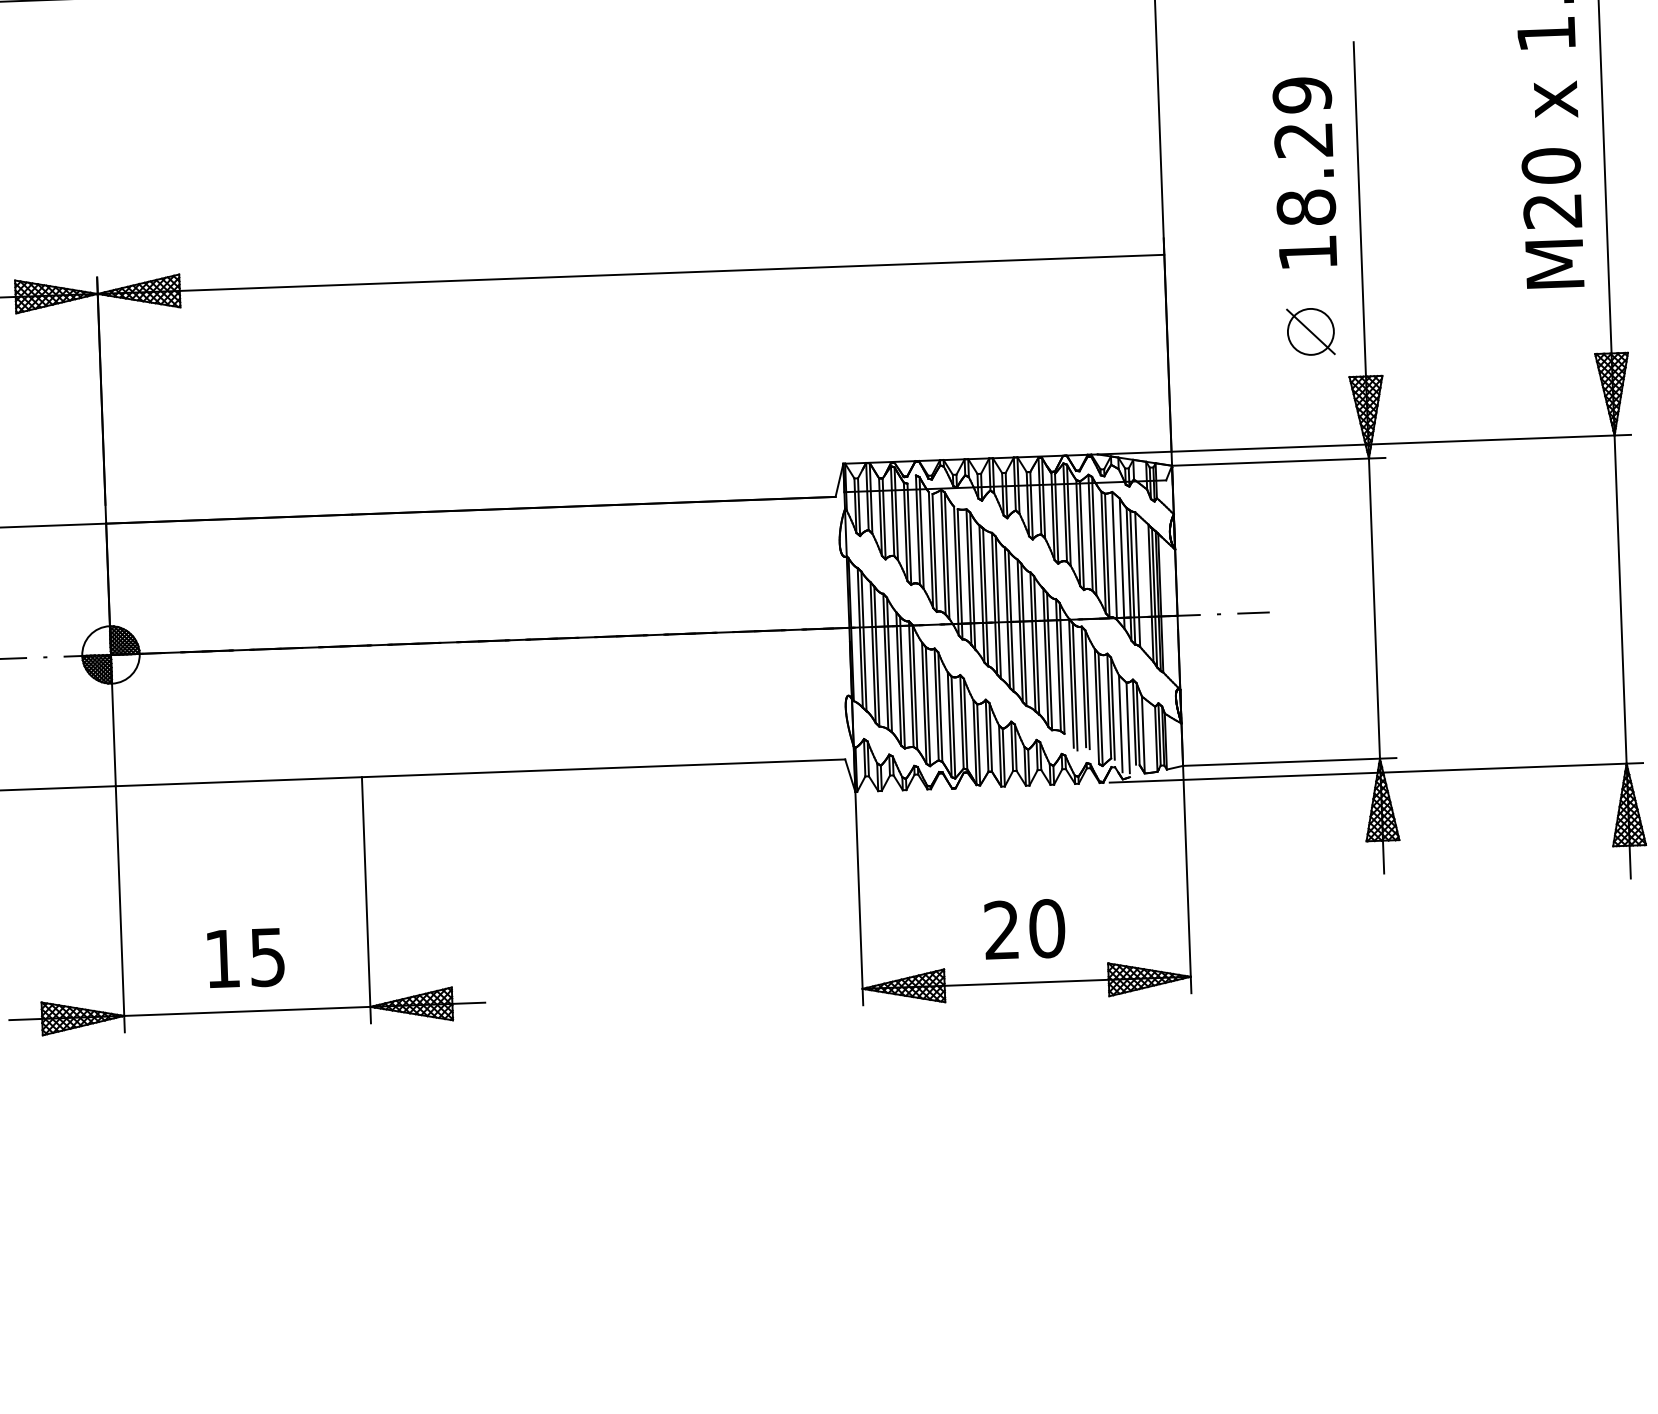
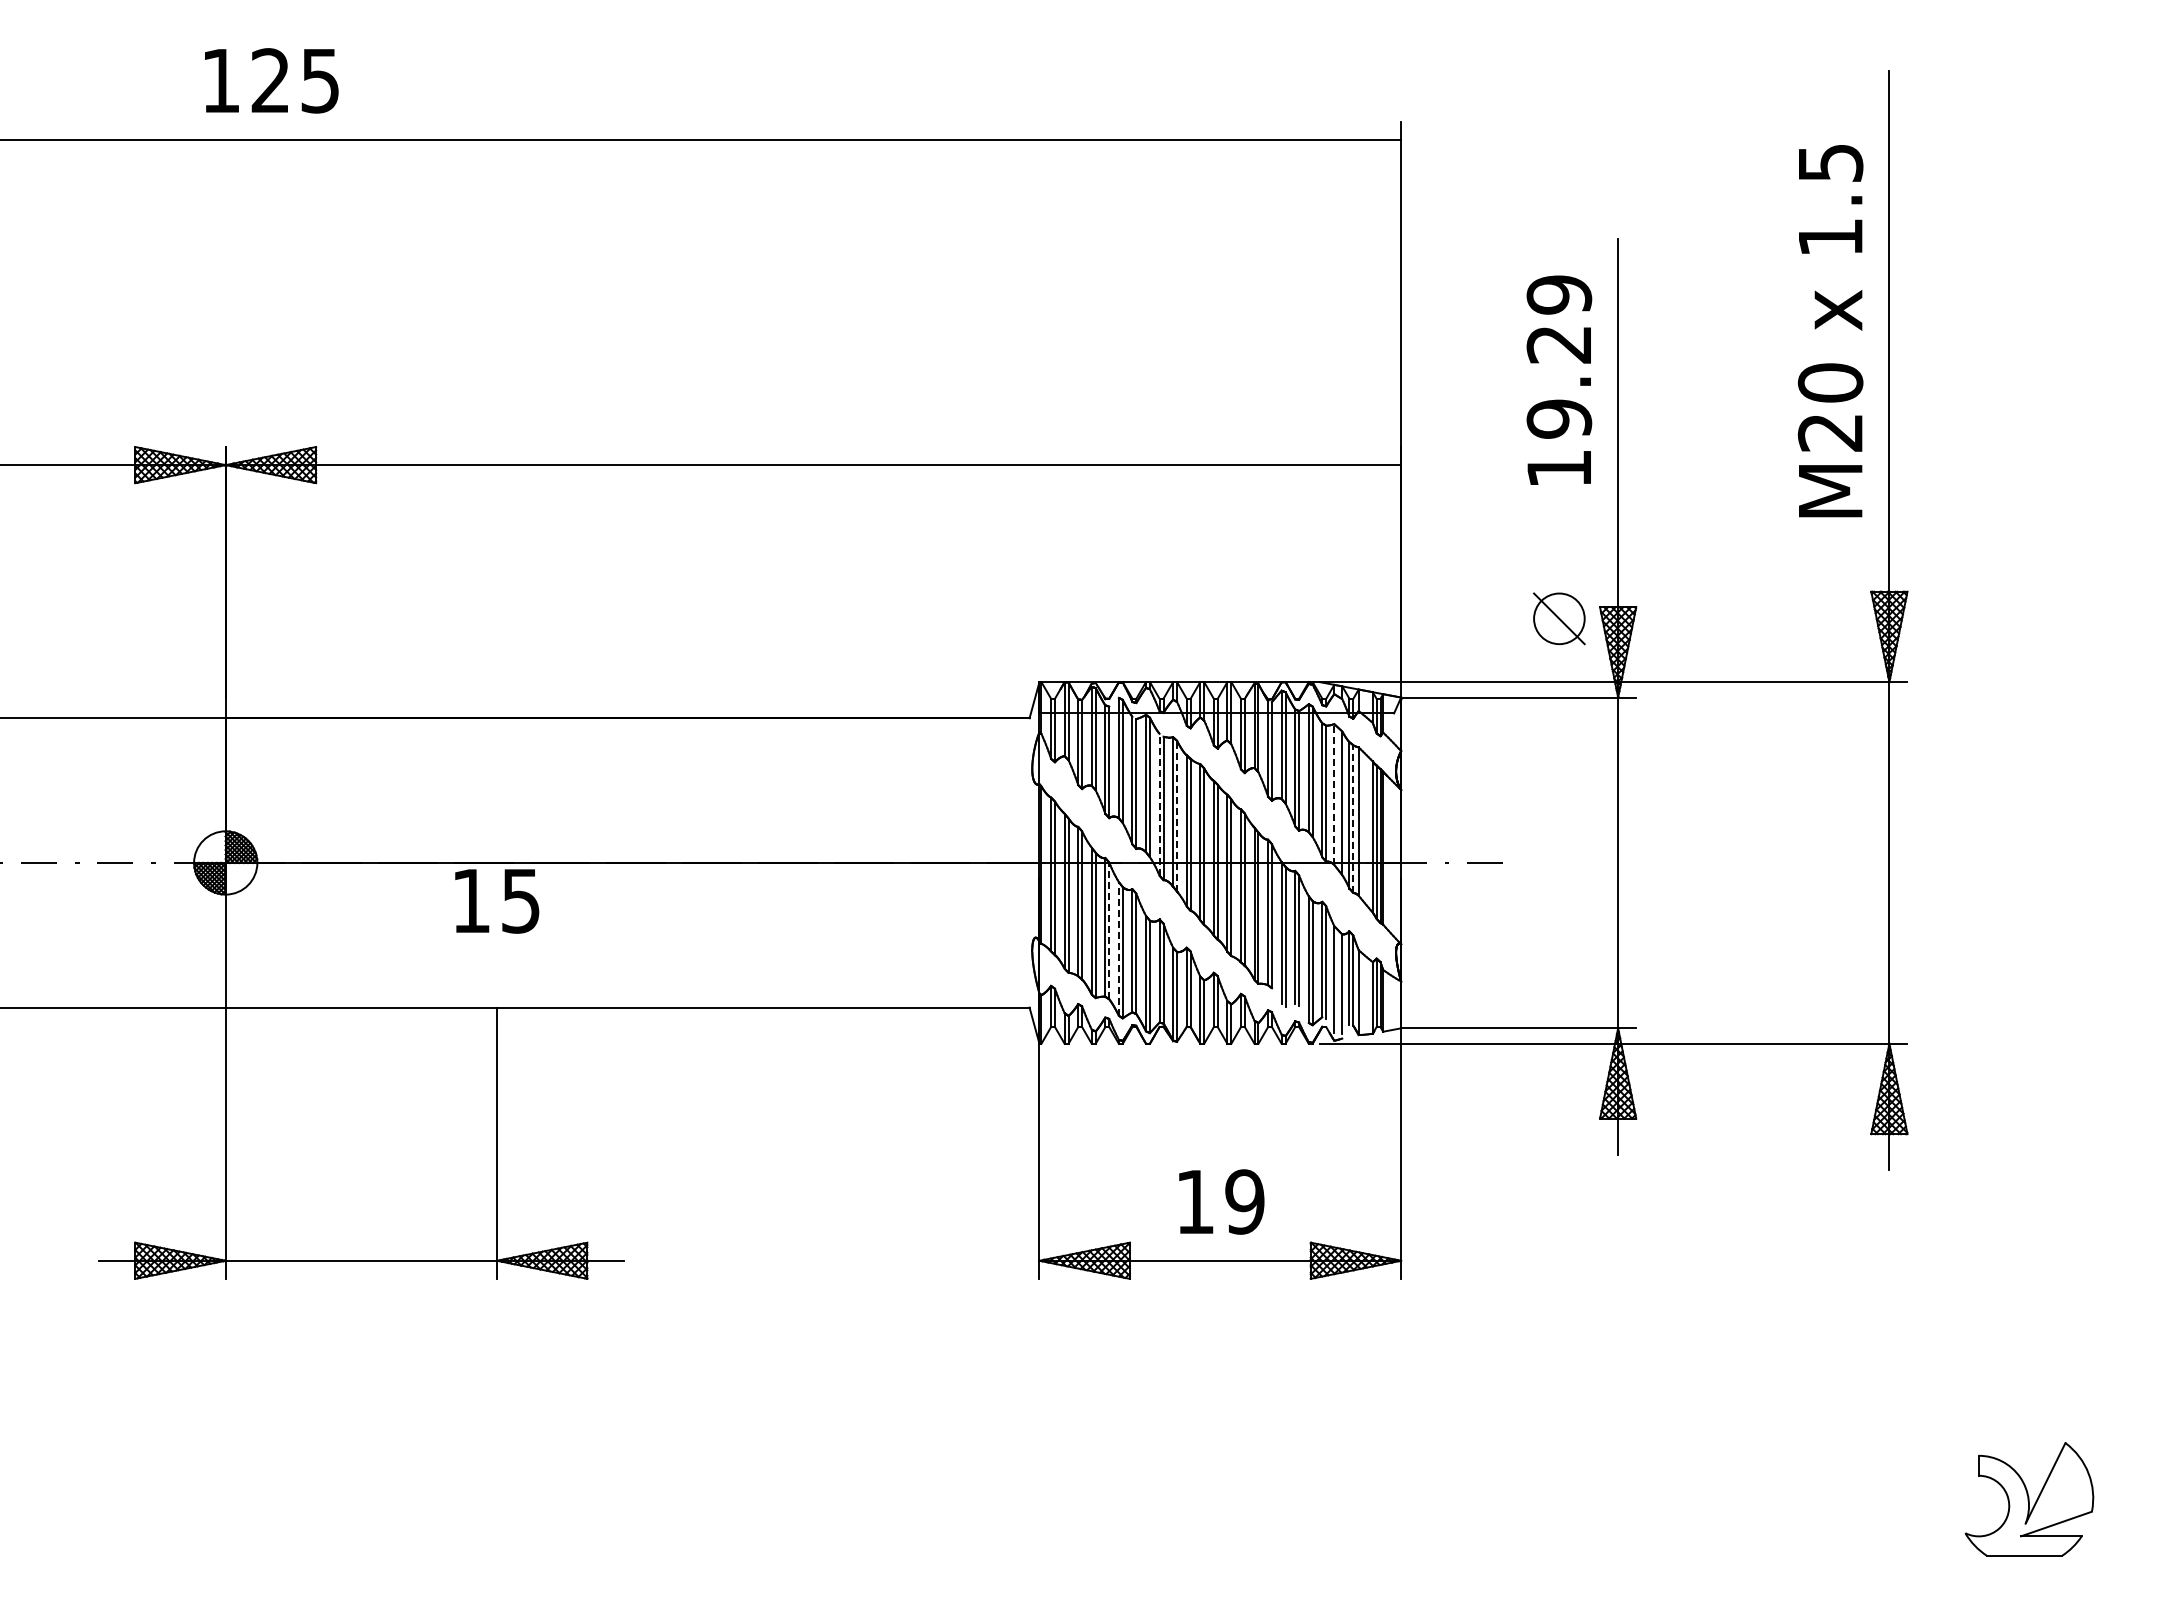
text: (1306, 207) -> (1559, 418), 18.29 -> 19.29
part: (1311, 331) -> (1559, 618), moved
line: (1114, 555) -> (1334, 794), solid -> dashed
line: (956, 570) -> (1159, 804), solid -> dashed
line: (1132, 577) -> (1353, 819), solid -> dashed
line: (973, 580) -> (1177, 815), solid -> dashed
line: (915, 686) -> (1109, 930), solid -> dashed
line: (923, 702) -> (1118, 948), solid -> dashed
text: (1024, 929) -> (1220, 1201), 20 -> 19
text: (246, 958) -> (497, 901), moved

